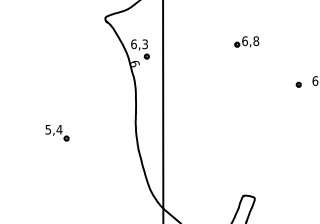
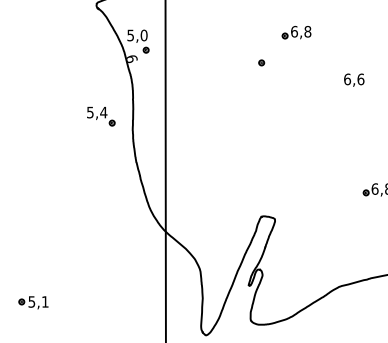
part: (246, 41) -> (296, 32), moved
text: (139, 44) -> (137, 35), 6,3 -> 5,0
part: (298, 84) -> (261, 62), moved
part: (57, 133) -> (101, 116), moved

